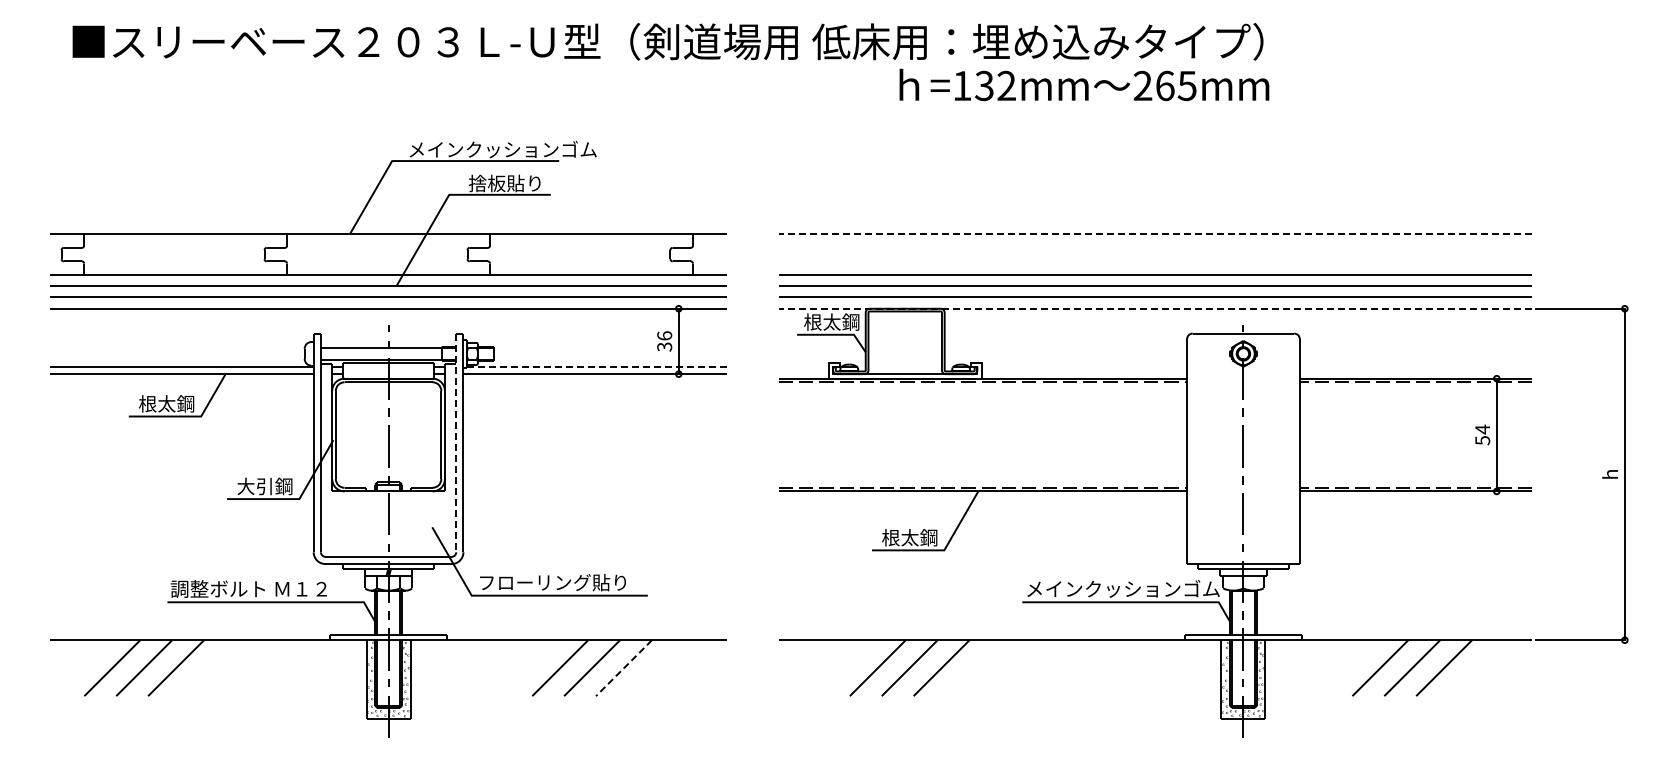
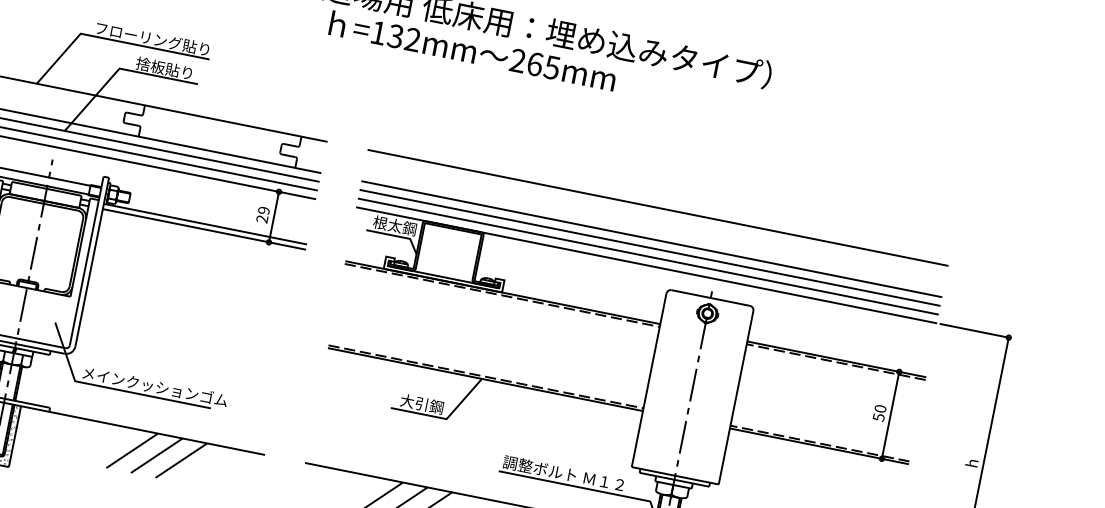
text: (1084, 84) -> (473, 50), moved
text: (502, 149) -> (167, 41), メインクッションゴム -> フローリング貼り
line: (1155, 234) -> (658, 208), dashed -> solid
line: (1155, 308) -> (646, 265), dashed -> solid
text: (664, 341) -> (262, 214), 36 -> 29
line: (597, 367) -> (207, 224), dashed -> solid
text: (1482, 429) -> (880, 408), 54 -> 50
line: (456, 443) -> (86, 261), dashed -> solid
text: (900, 537) -> (414, 402), 根太鋼 -> 大引鋼
text: (572, 582) -> (154, 386), フローリング貼り -> メインクッションゴム
text: (1122, 588) -> (578, 476), メインクッションゴム -> 調整ボルト Ｍ１２
line: (624, 668) -> (181, 460), dashed -> solid

